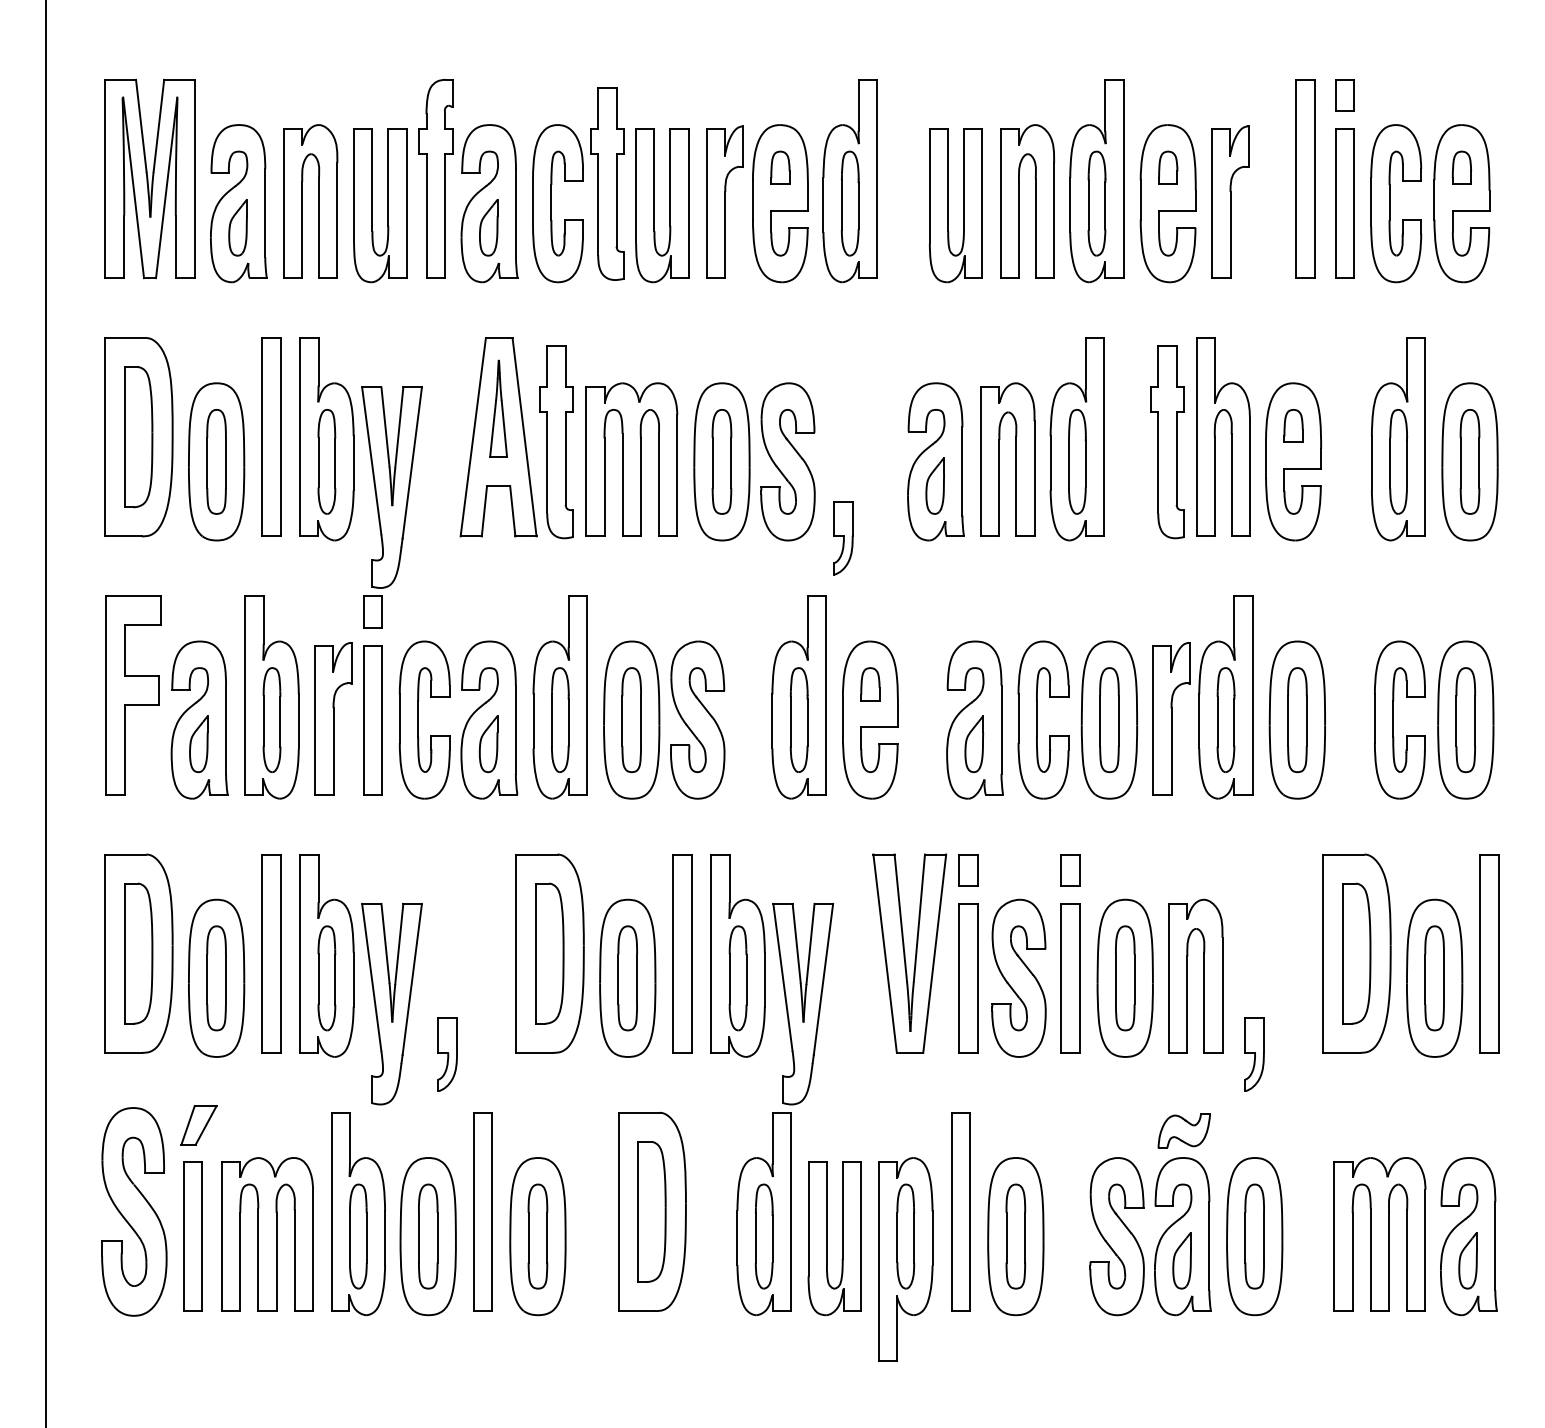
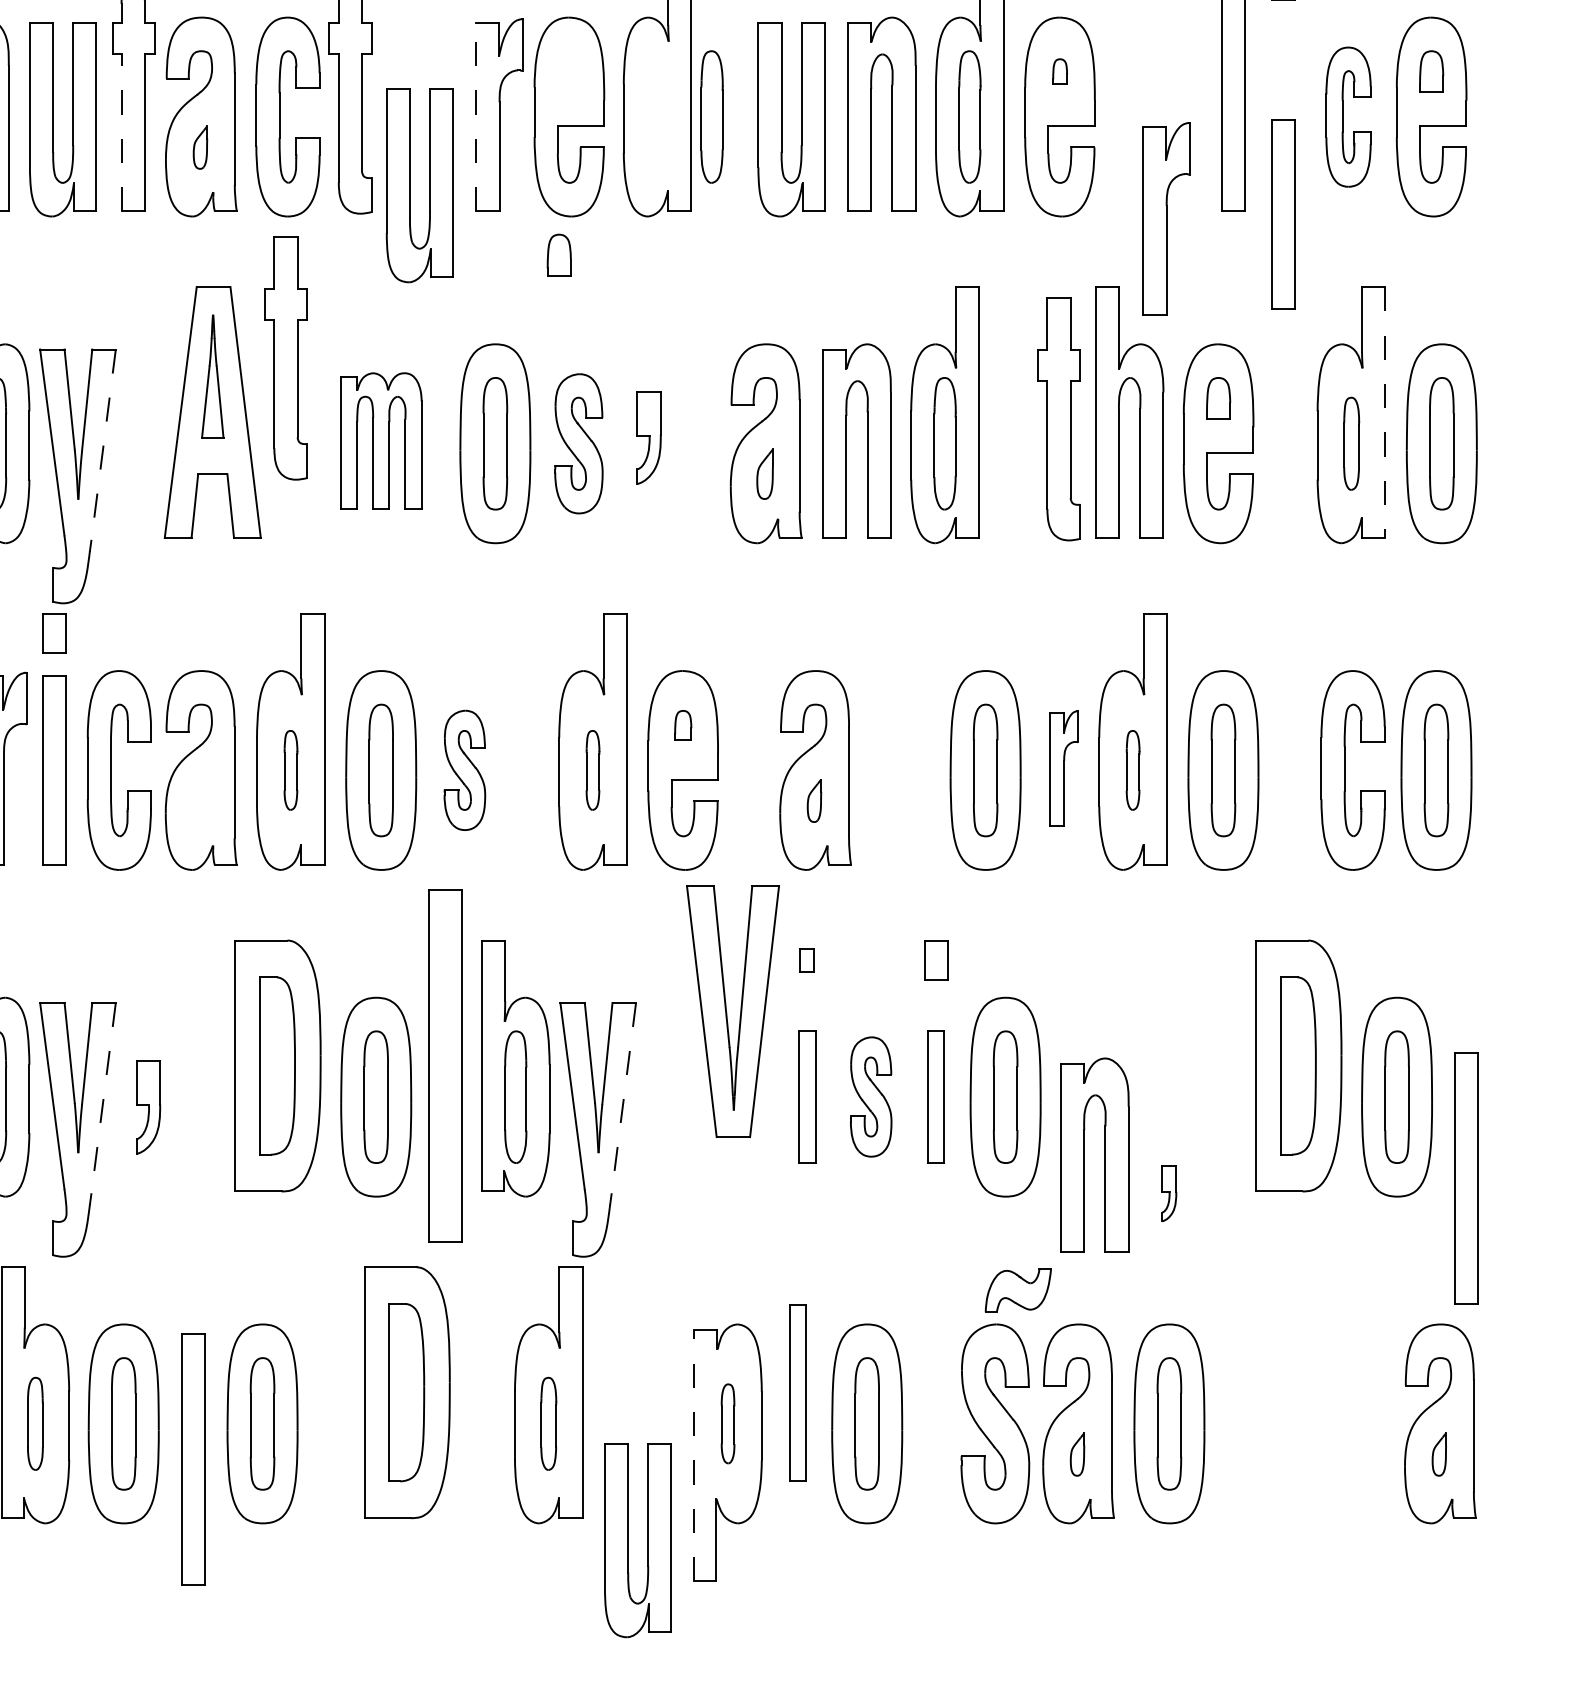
part: (780, 167) -> (559, 254), moved
part: (1168, 167) -> (1060, 71), size x0.6
part: (1230, 201) -> (1166, 218), moved
line: (706, 203) -> (475, 116), solid -> dashed
part: (849, 203) -> (711, 116), moved
part: (1344, 203) -> (1283, 214), moved
part: (1396, 203) -> (1348, 116), size x0.7
part: (669, 205) -> (429, 185), moved
line: (426, 216) -> (121, 133), solid -> dashed
part: (488, 227) -> (200, 147), size x0.6
line: (1425, 437) -> (1385, 412), solid -> dashed
part: (556, 442) -> (286, 358), moved
part: (631, 459) -> (380, 440), size x0.7
part: (787, 461) -> (578, 443), size x0.7
part: (1398, 461) -> (1351, 443), size x0.7
line: (412, 463) -> (103, 445), solid -> dashed
part: (934, 485) -> (764, 473), size x0.7
part: (843, 538) -> (649, 438), moved
part: (870, 684) -> (683, 725), size x0.7
part: (1171, 718) -> (1064, 768), size x0.6
part: (560, 719) -> (291, 769), size x0.6
part: (697, 719) -> (464, 769), size x0.6
part: (798, 719) -> (592, 769), size x0.6
part: (1043, 719) -> (902, 769), removed
part: (1225, 719) -> (1132, 769), size x0.6
part: (973, 743) -> (813, 800), size x0.6
part: (488, 744) -> (200, 801), removed
part: (968, 870) -> (807, 960), size x0.6
part: (682, 953) -> (445, 1065), size x1.4
part: (909, 953) -> (732, 1011), moved
part: (1489, 953) -> (1466, 1178), moved
part: (1187, 975) -> (1084, 1154), moved
part: (1018, 977) -> (870, 1096), size x0.6
part: (968, 978) -> (807, 1097), size x0.7
part: (1070, 978) -> (936, 1097), size x0.7
line: (412, 979) -> (103, 1098), solid -> dashed
line: (823, 979) -> (623, 1098), solid -> dashed
part: (447, 1054) -> (148, 1107), moved
part: (1254, 1054) -> (1169, 1193), size x0.6
part: (1183, 1130) -> (1017, 1289), moved
part: (482, 1211) -> (192, 1459), moved
part: (960, 1211) -> (797, 1392), size x0.7
part: (1379, 1234) -> (1327, 1421), removed
part: (358, 1236) -> (35, 1423), size x0.7
part: (763, 1236) -> (547, 1423), size x0.7
part: (905, 1236) -> (727, 1423), size x0.6
part: (827, 1238) -> (628, 1540), moved
part: (1181, 1260) -> (1076, 1454), size x0.6
part: (1467, 1260) -> (1438, 1454), size x0.6
line: (879, 1261) -> (694, 1455), solid -> dashed

